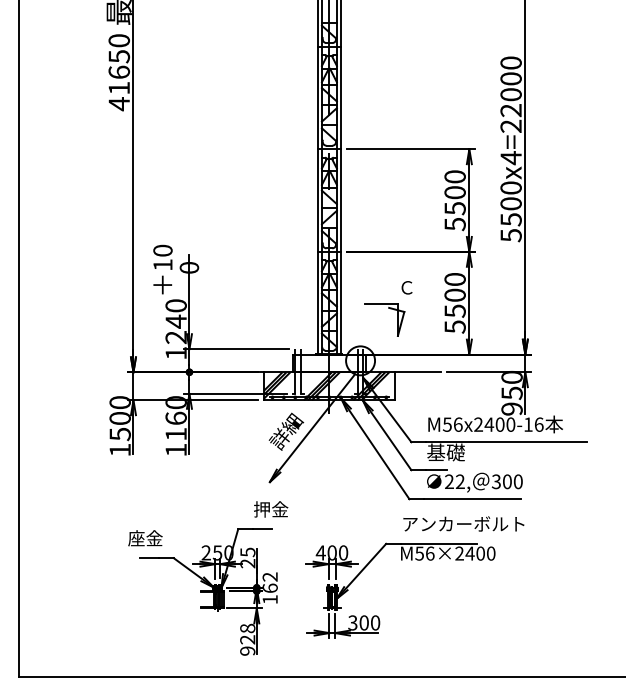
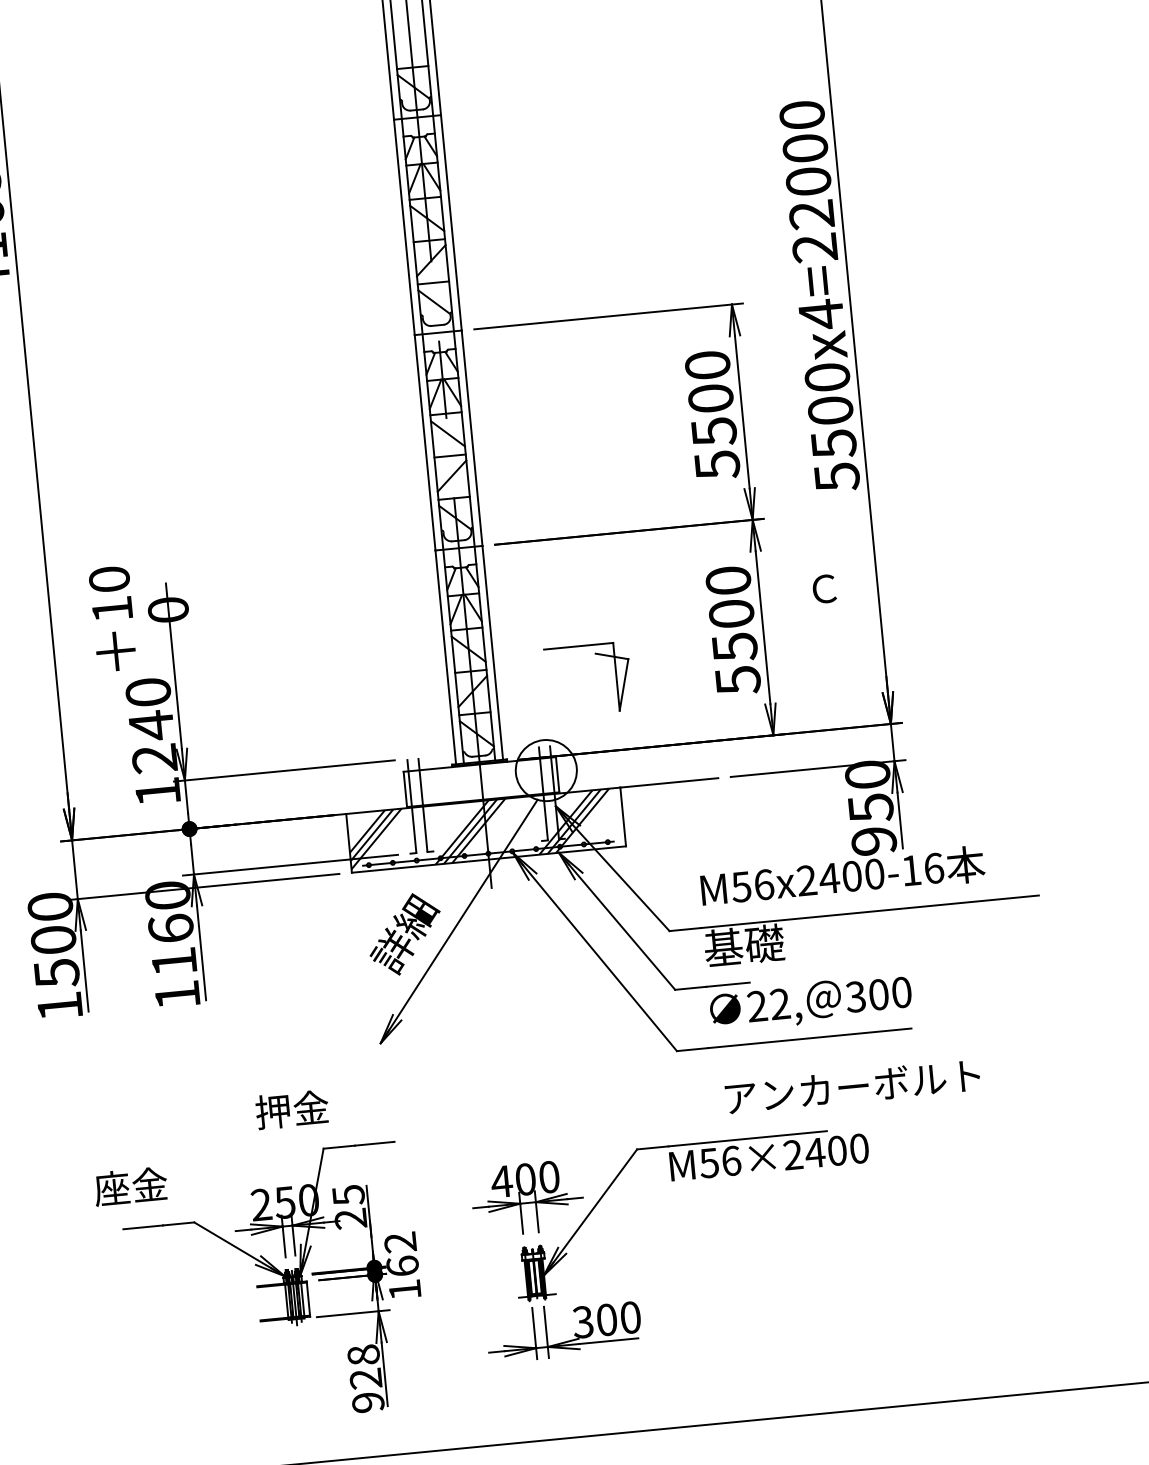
text: (406, 287) -> (823, 588), moved
text: (271, 509) -> (292, 1109), moved
text: (463, 523) -> (851, 1085), moved

